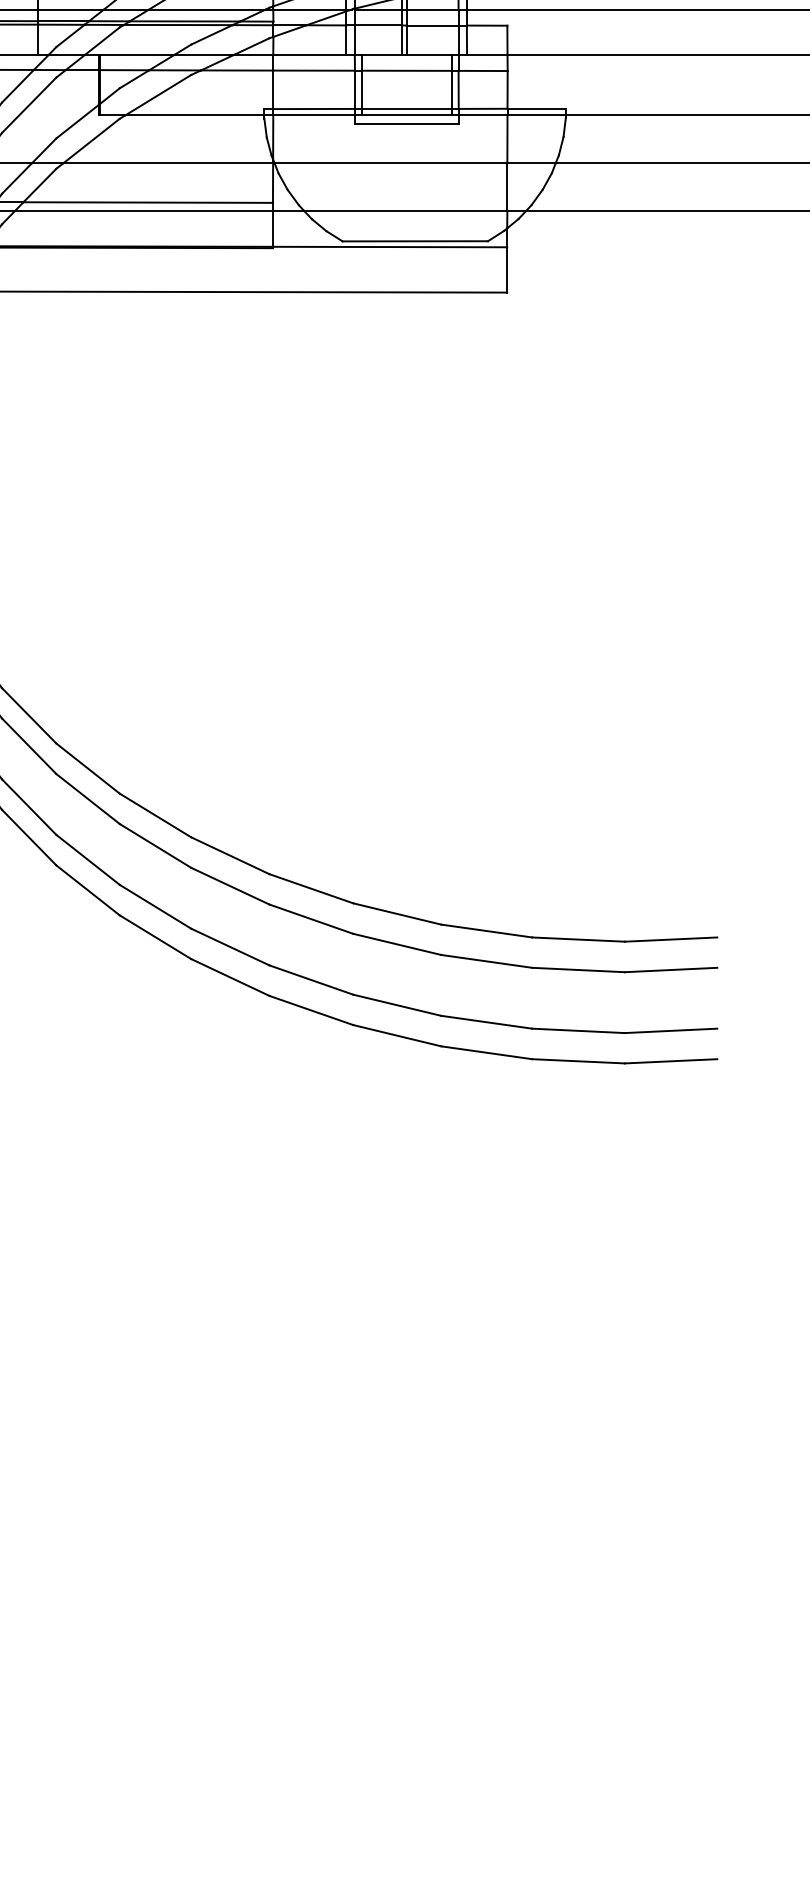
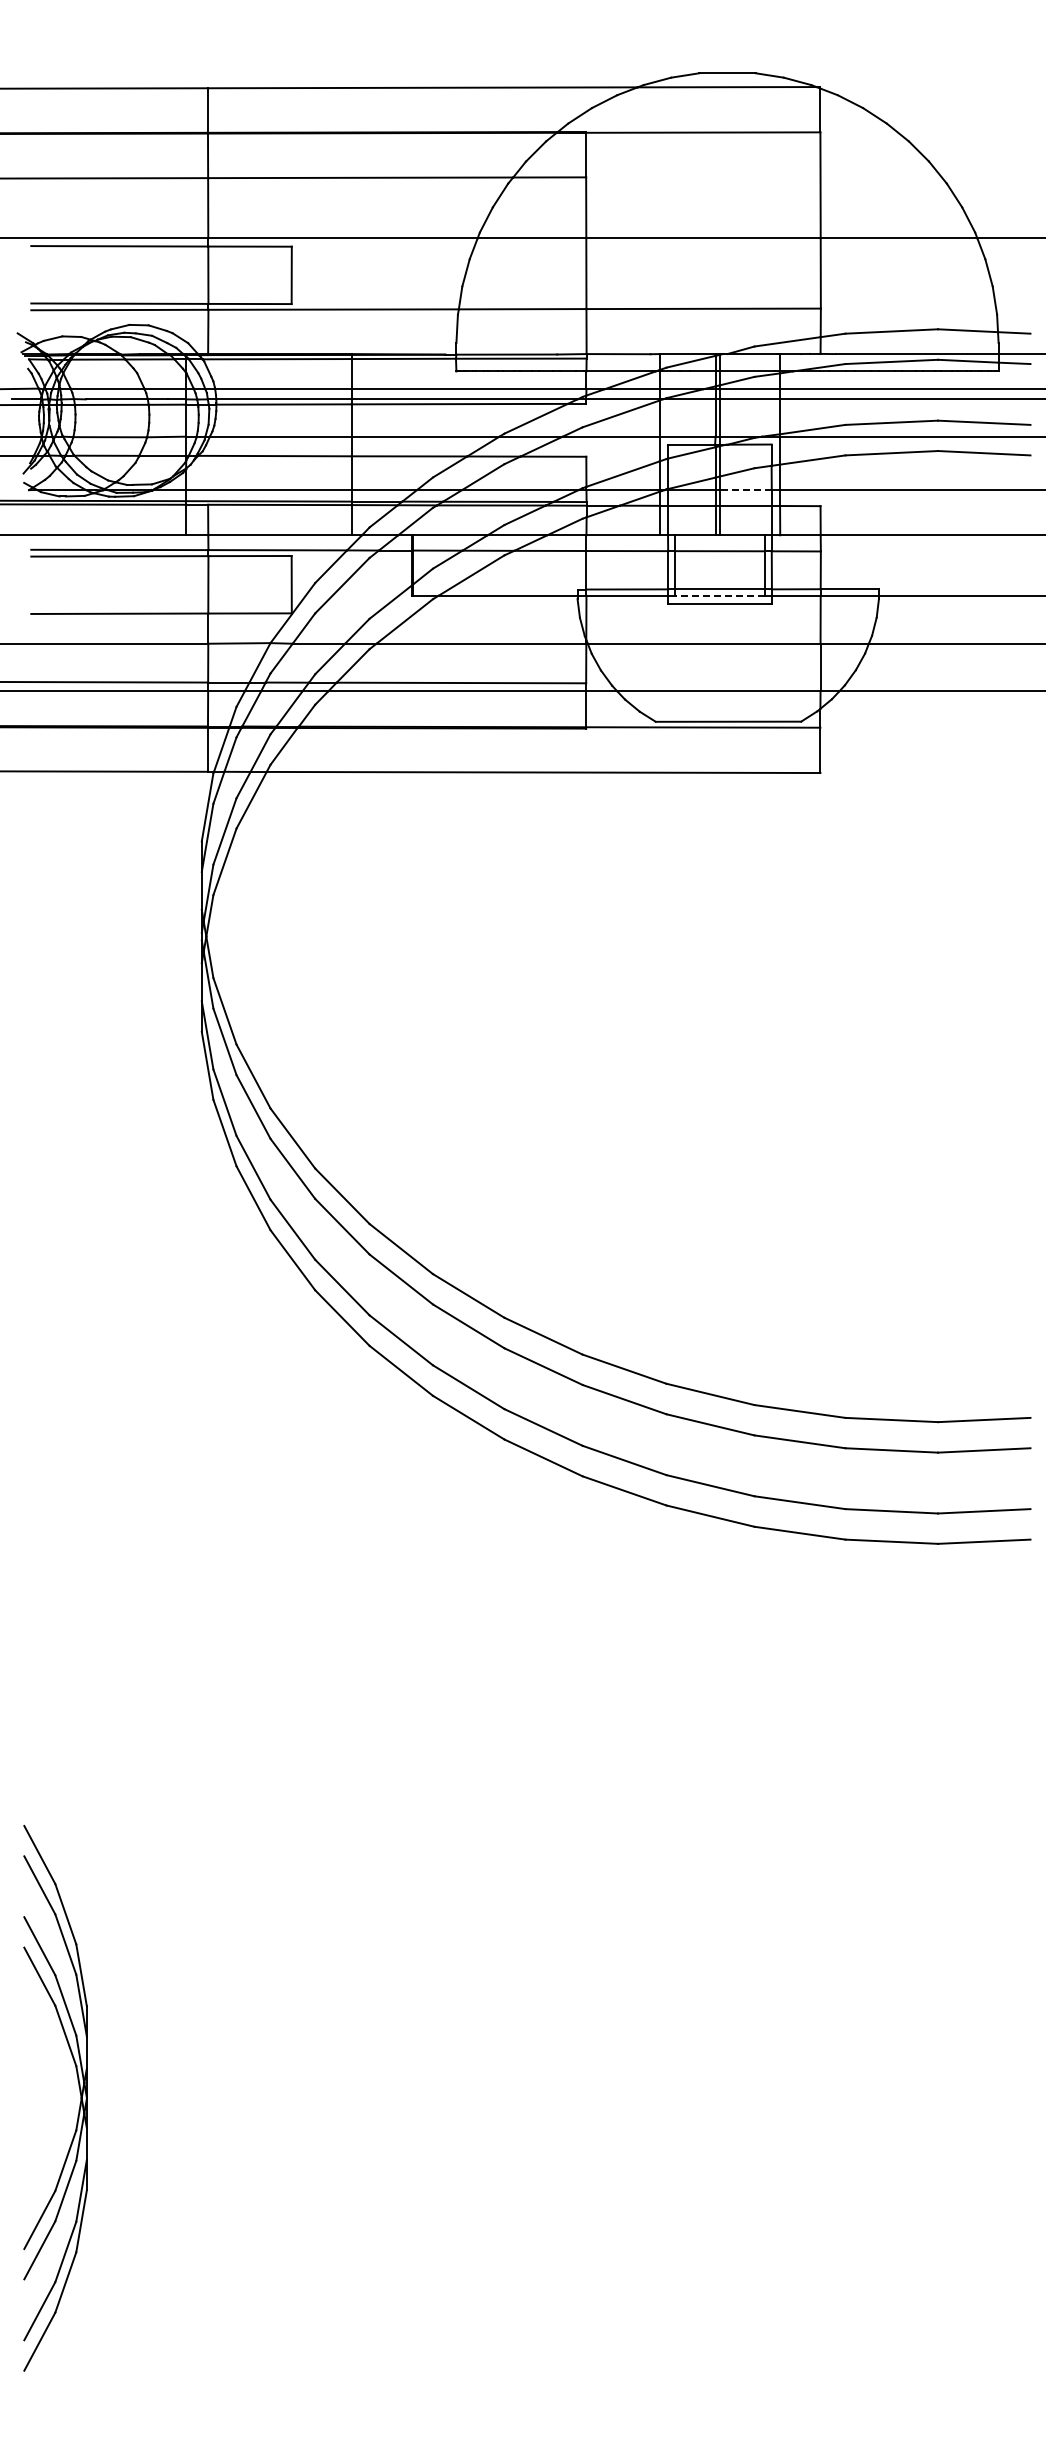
line: (432, 10) -> (745, 490), solid -> dashed
line: (406, 115) -> (719, 595), solid -> dashed

